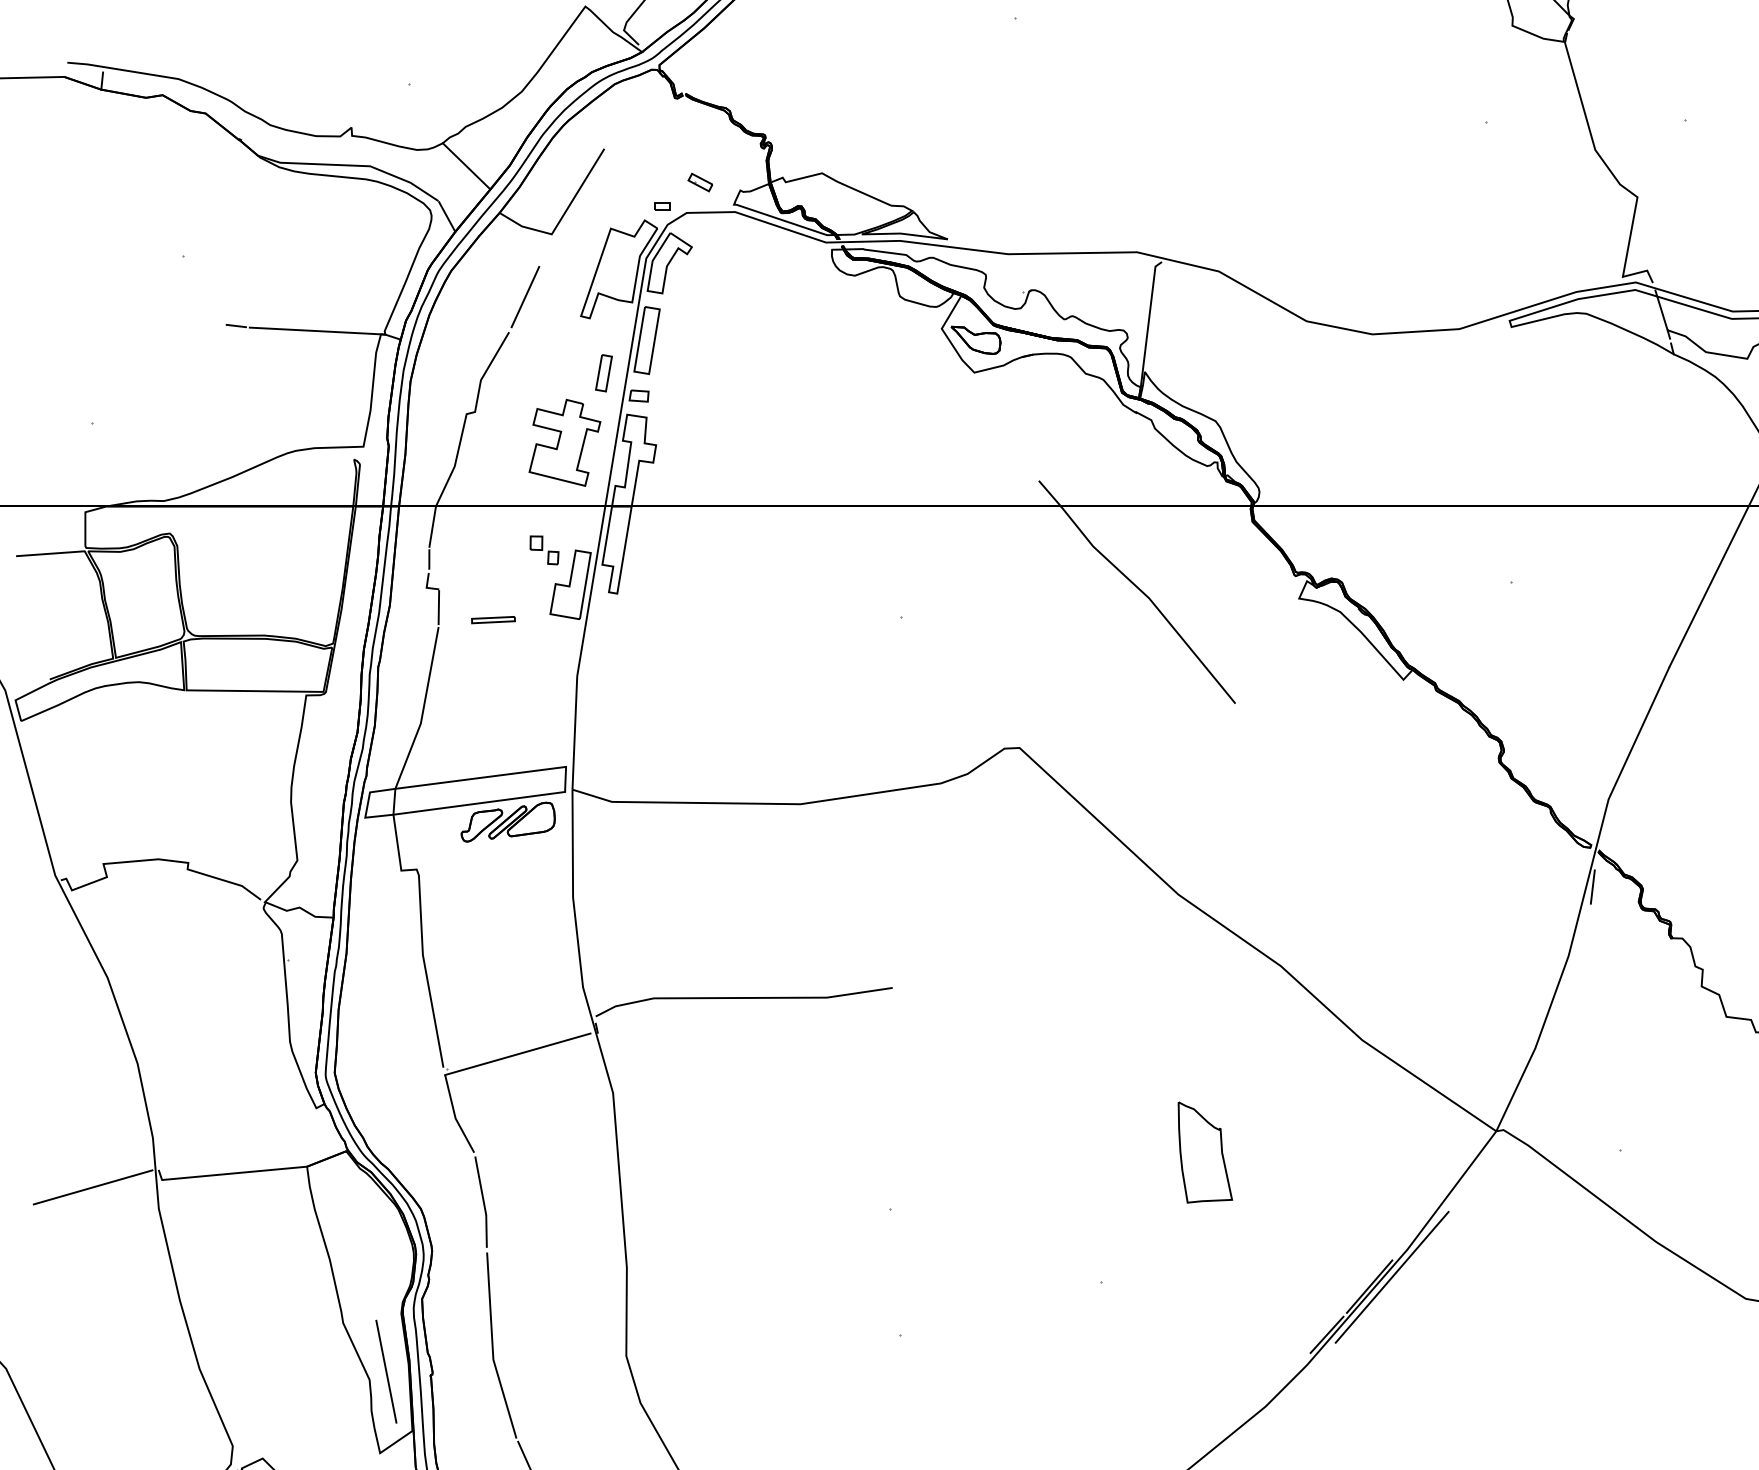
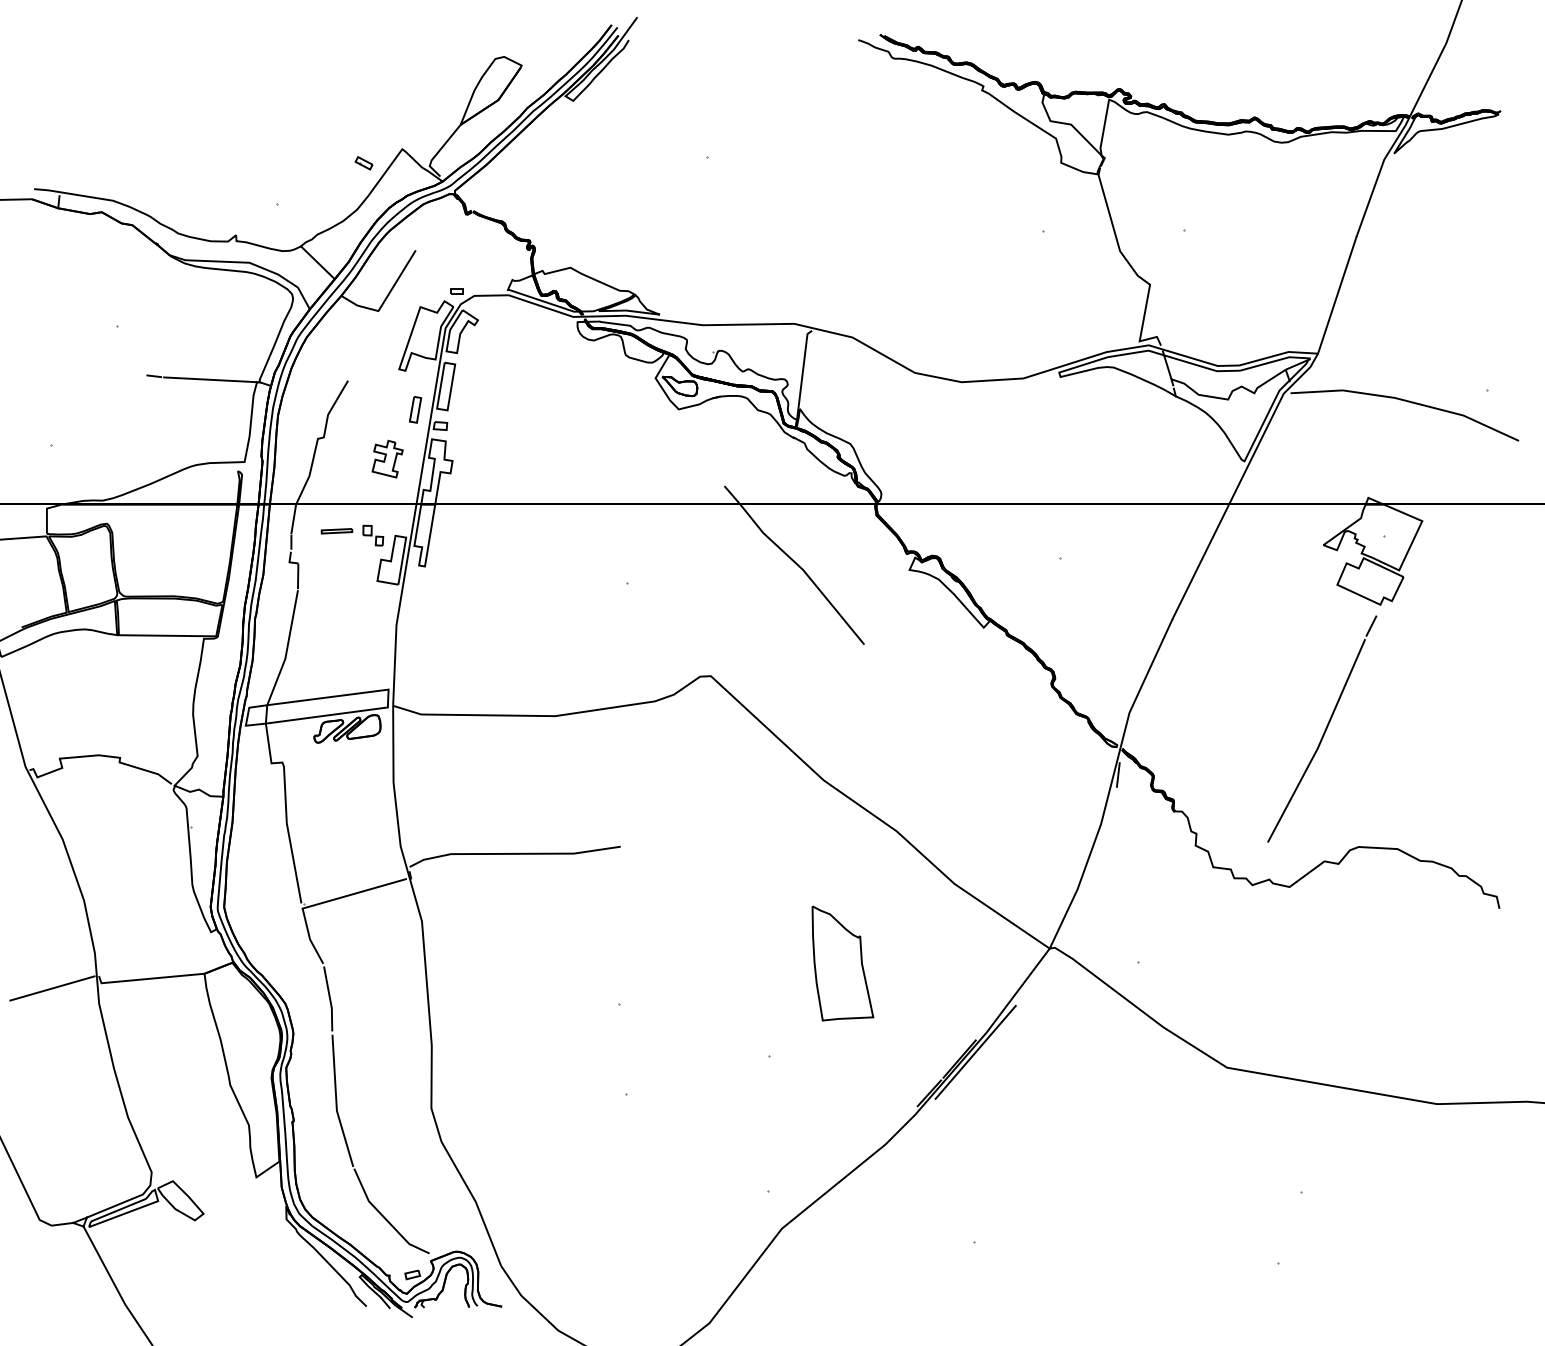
part: (699, 182) -> (363, 163), moved
line: (525, 296) -> (359, 355), removed
part: (564, 441) -> (387, 458), size x0.6
part: (492, 620) -> (336, 531), moved
part: (1204, 1152) -> (842, 963), size x1.6
line: (385, 1371) -> (260, 1119), removed

